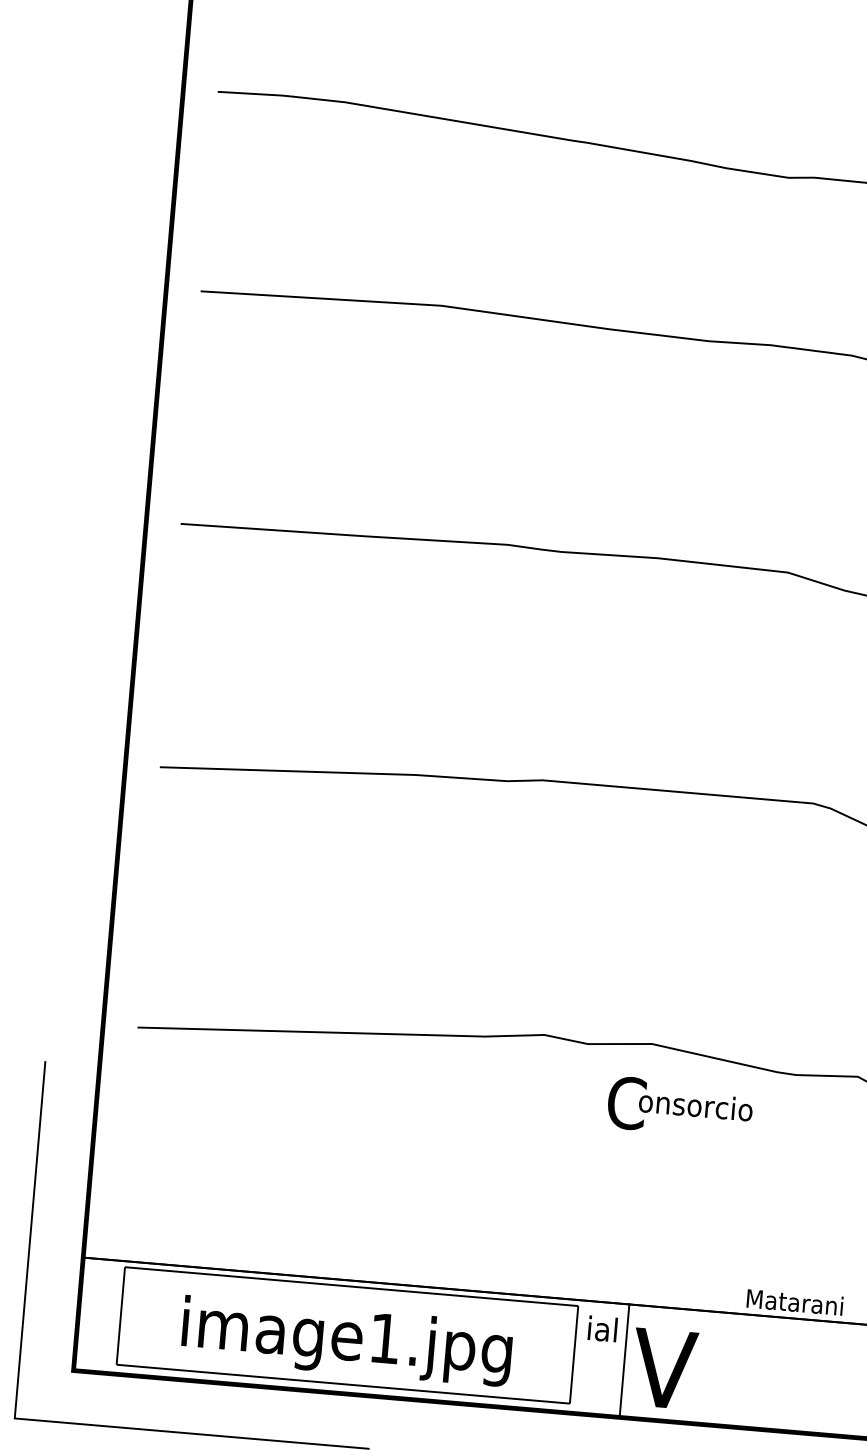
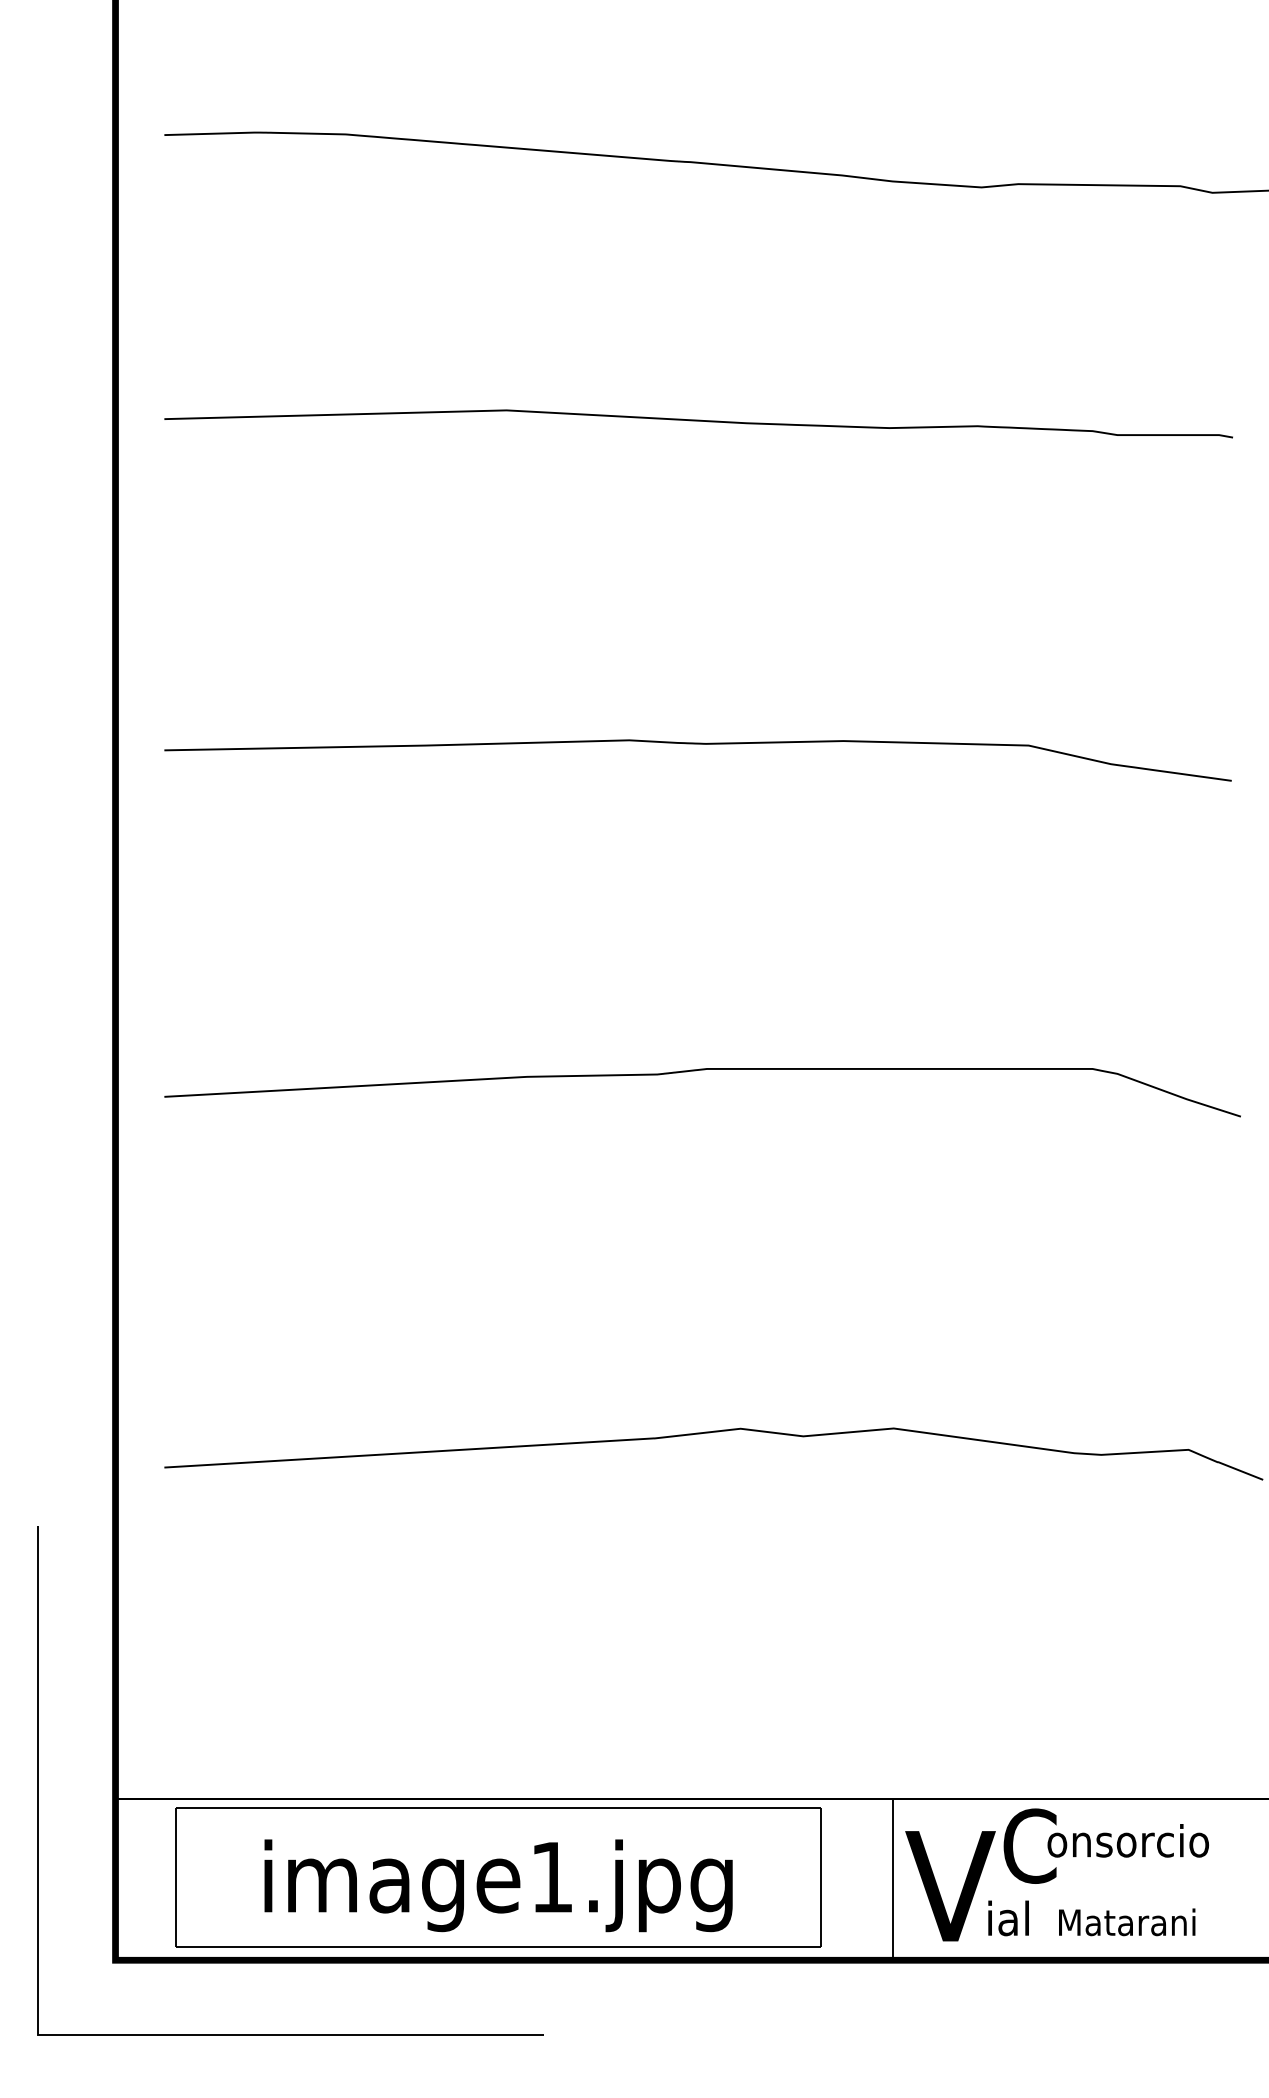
text: (679, 1107) -> (1105, 1845), moved
text: (795, 1302) -> (1127, 1922), moved
text: (602, 1329) -> (1008, 1918), moved

